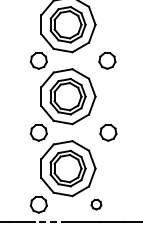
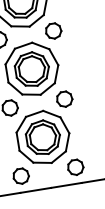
part: (107, 60) -> (53, 30), moved
part: (108, 132) -> (64, 98), moved
part: (96, 204) -> (75, 167), size x1.67
line: (50, 221) -> (34, 190), dashed -> solid

